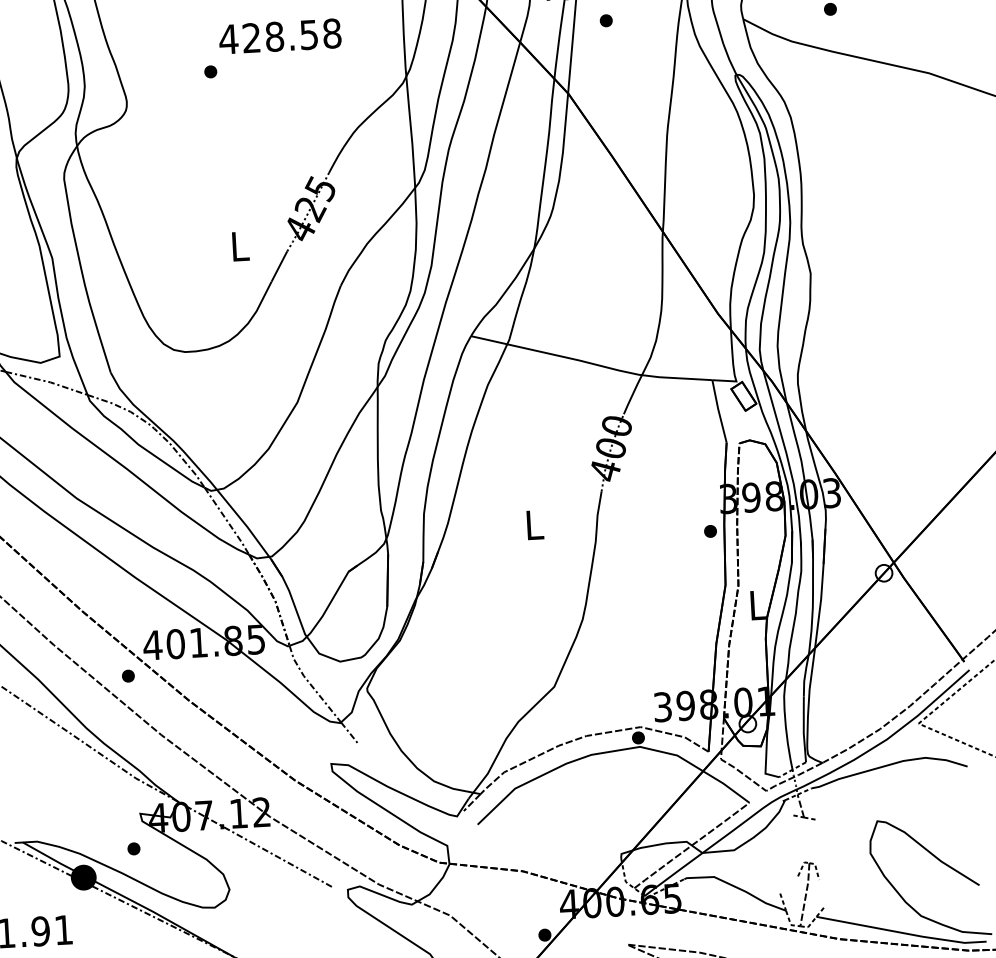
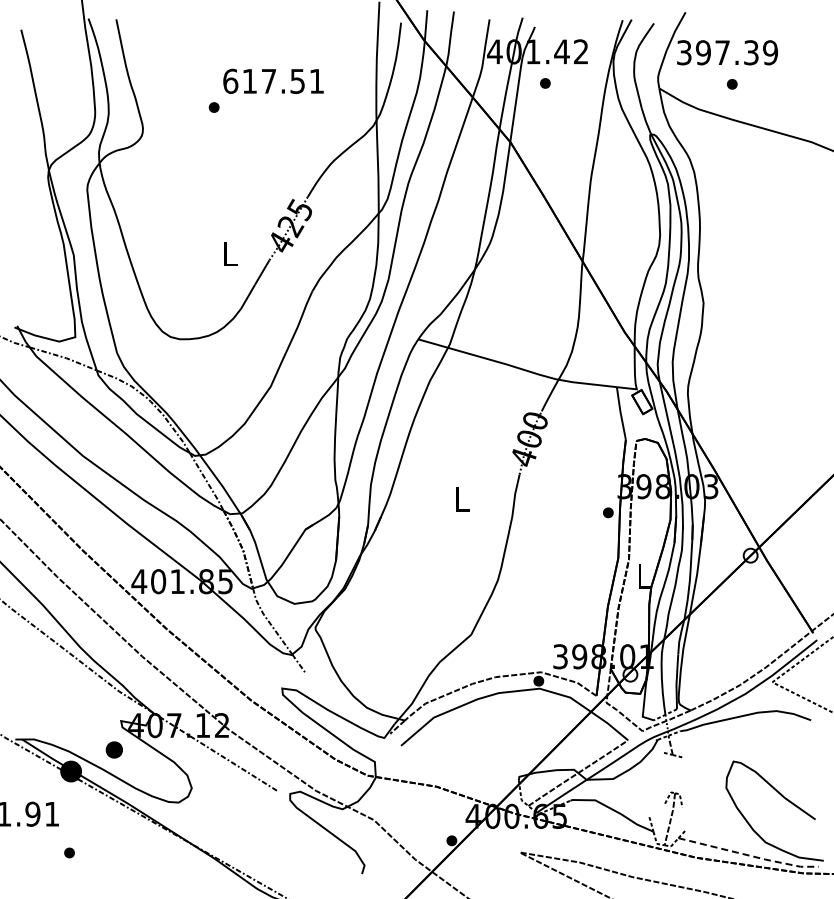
text: (280, 35) -> (273, 80), 428.58 -> 617.51
part: (128, 675) -> (117, 605), removed
part: (133, 848) -> (113, 749), size x1.6
line: (903, 932) -> (750, 855), solid -> dashed

